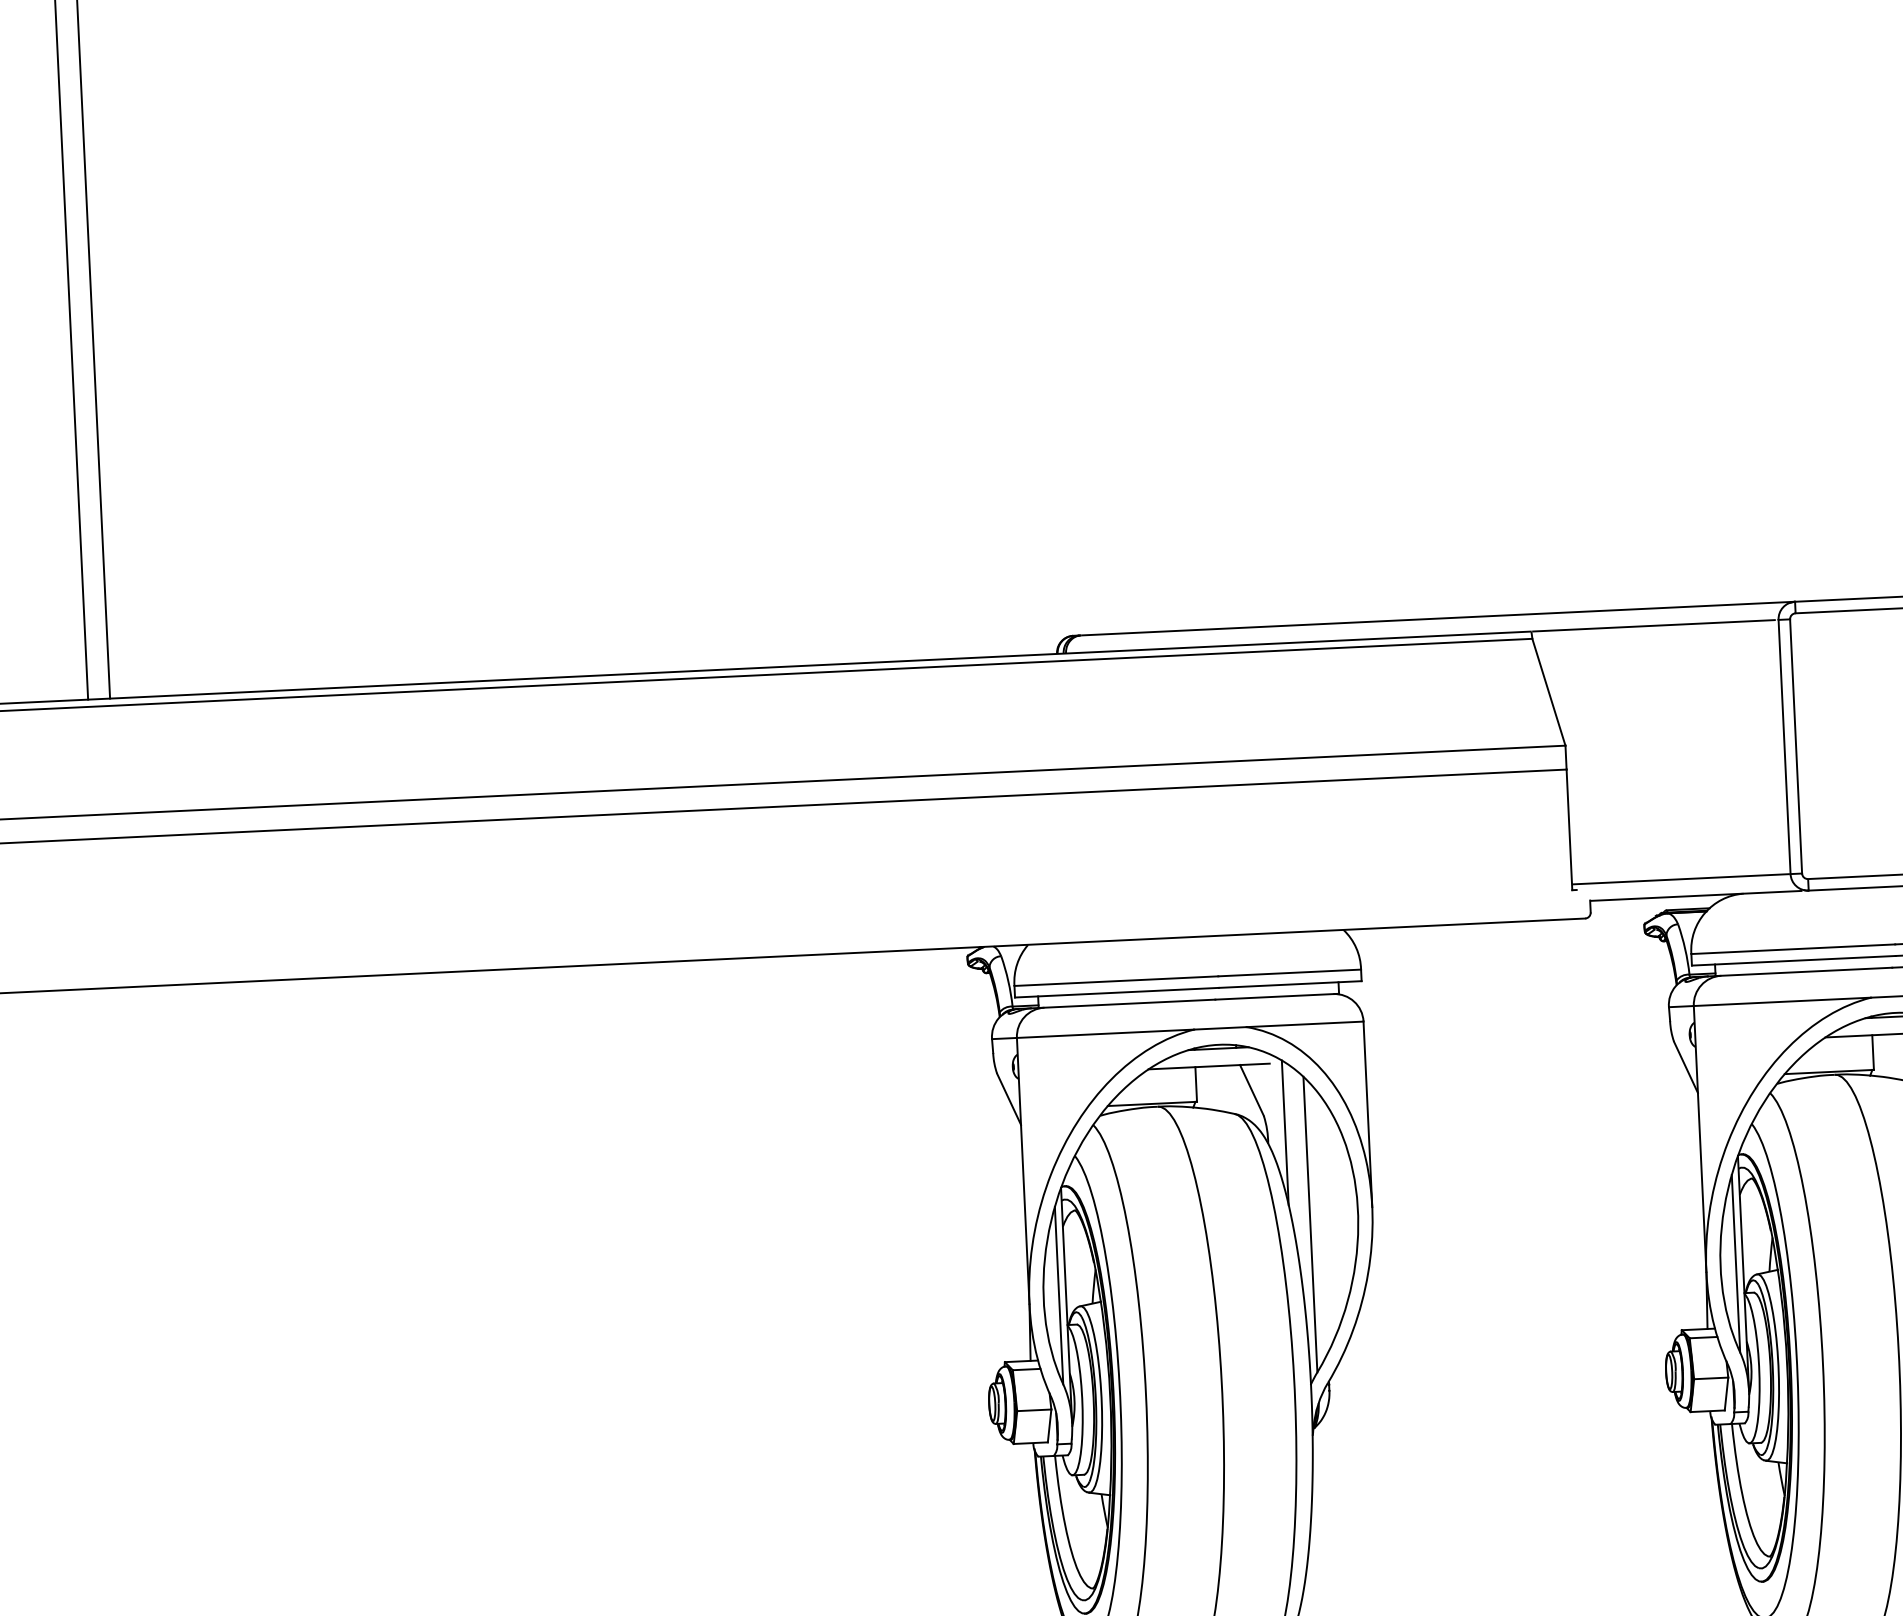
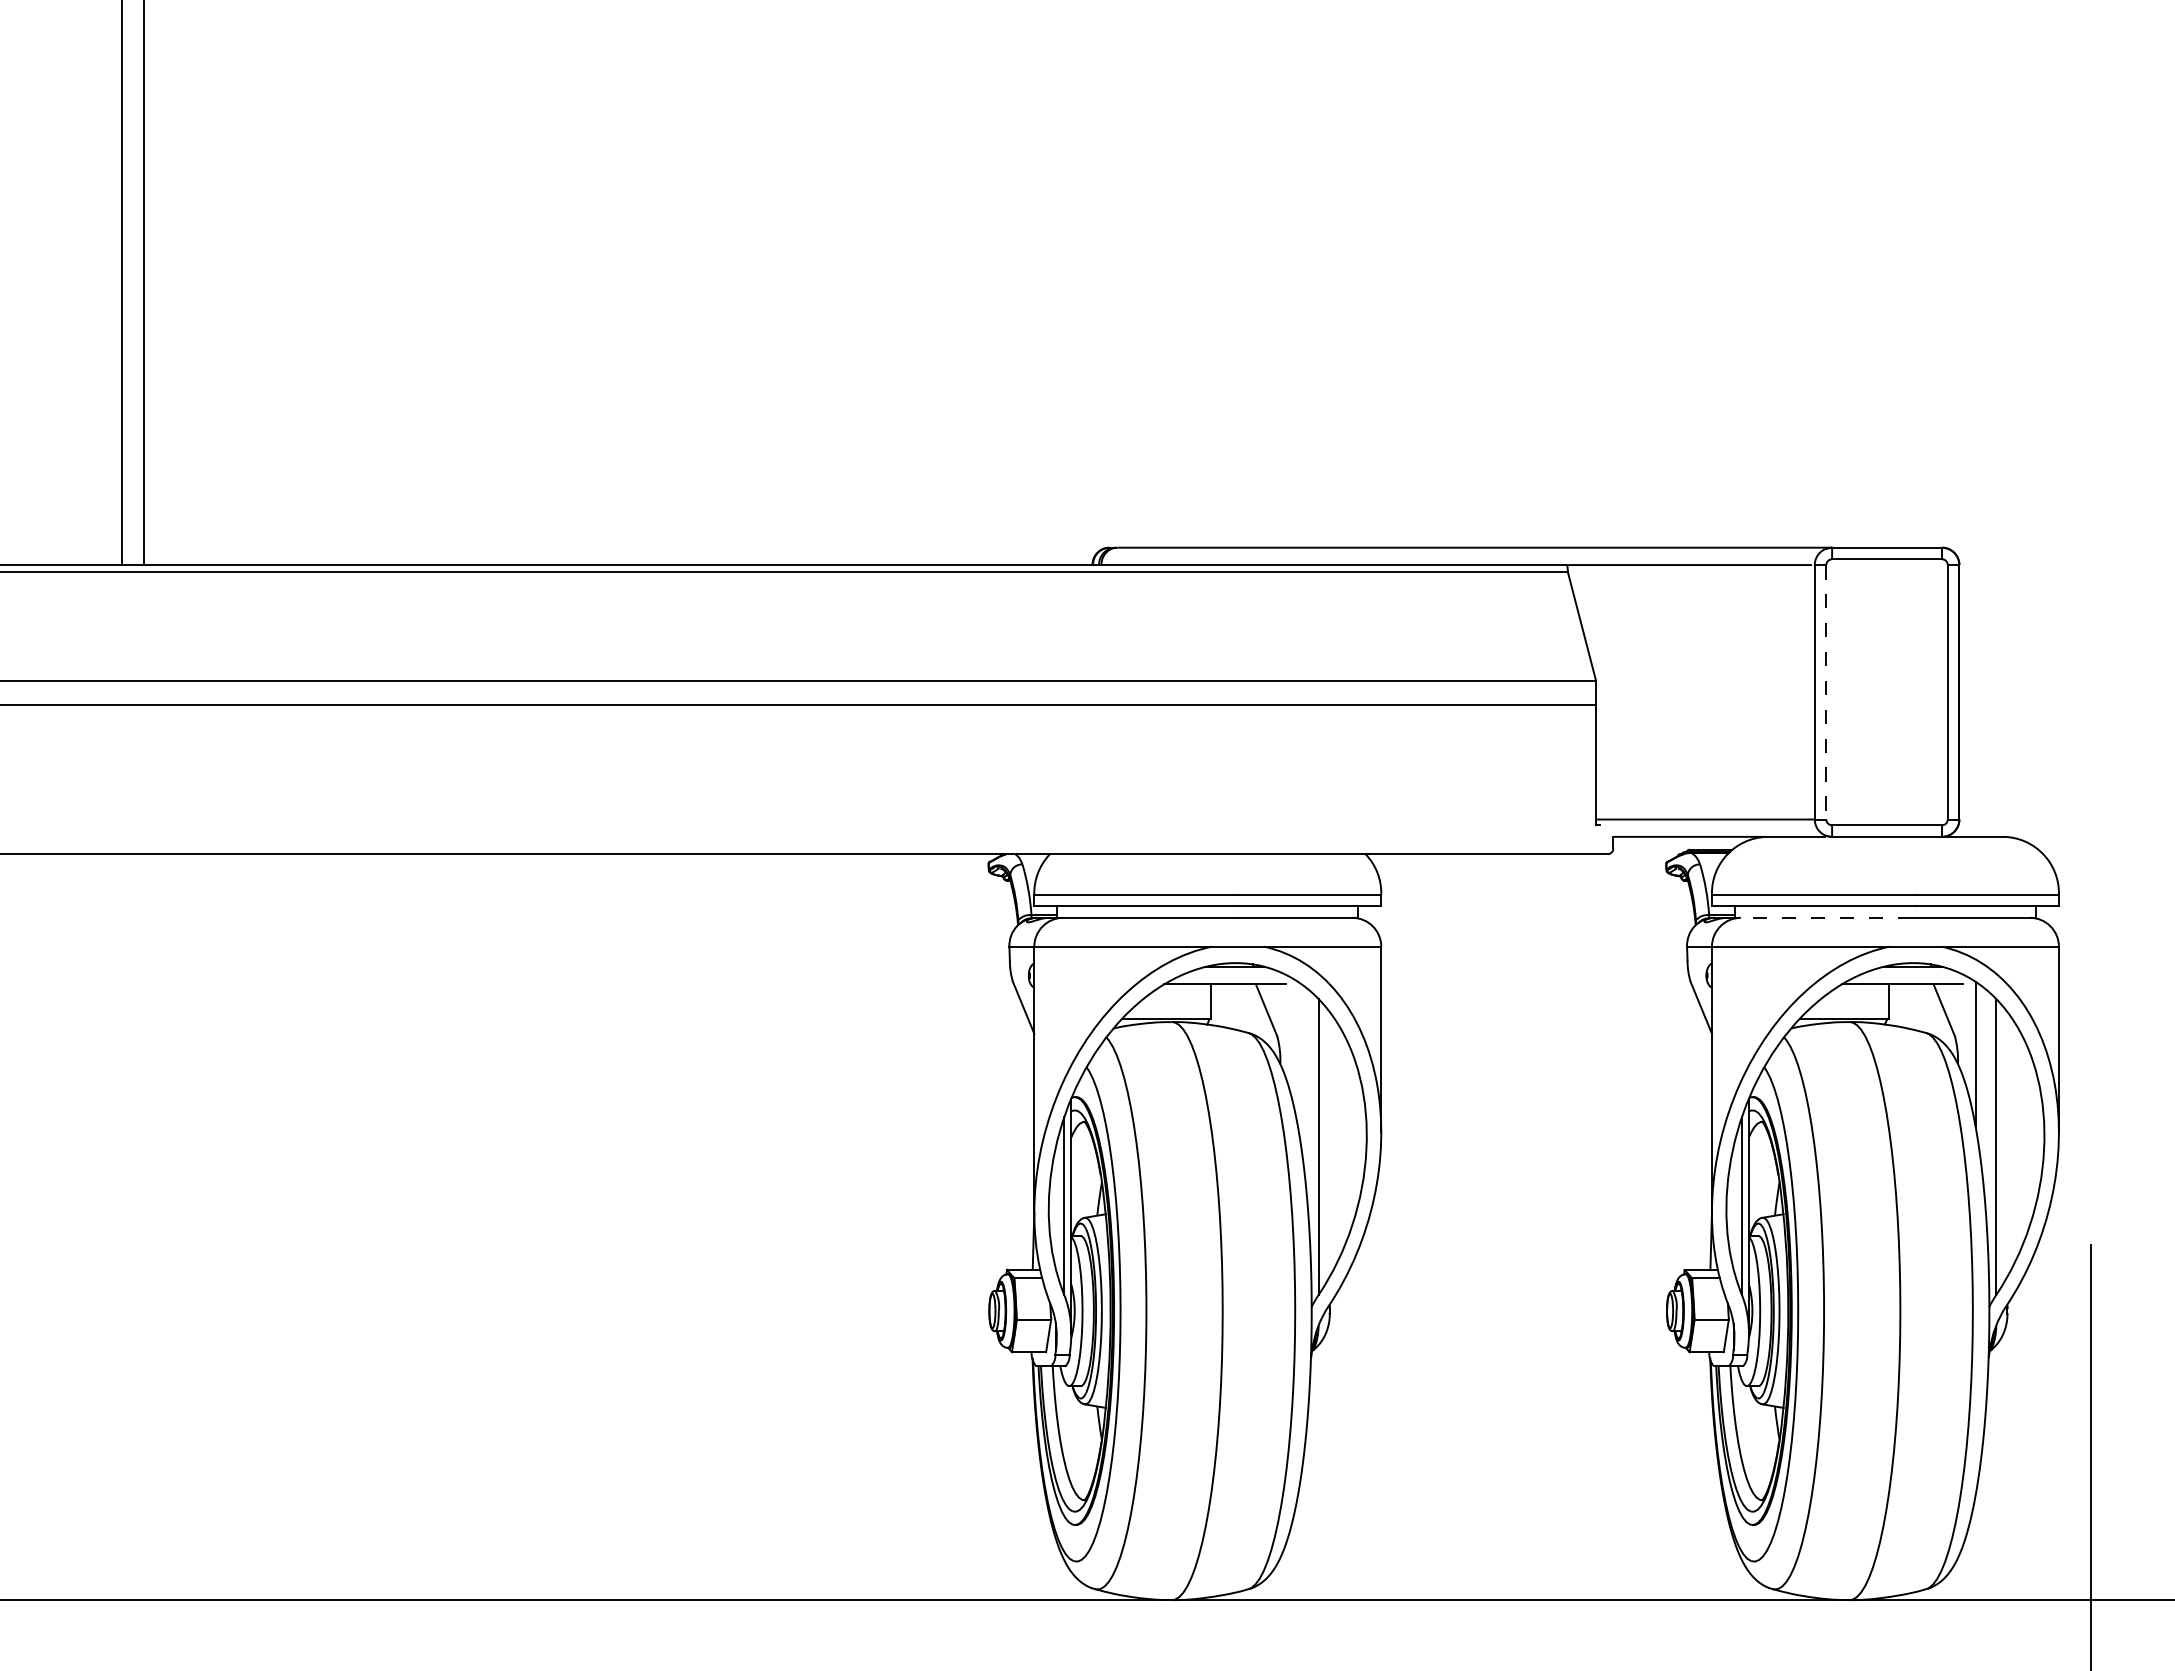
line: (1796, 746) -> (1826, 692), solid -> dashed
line: (1803, 971) -> (1823, 917), solid -> dashed
line: (1284, 1132) -> (1297, 1053), removed

